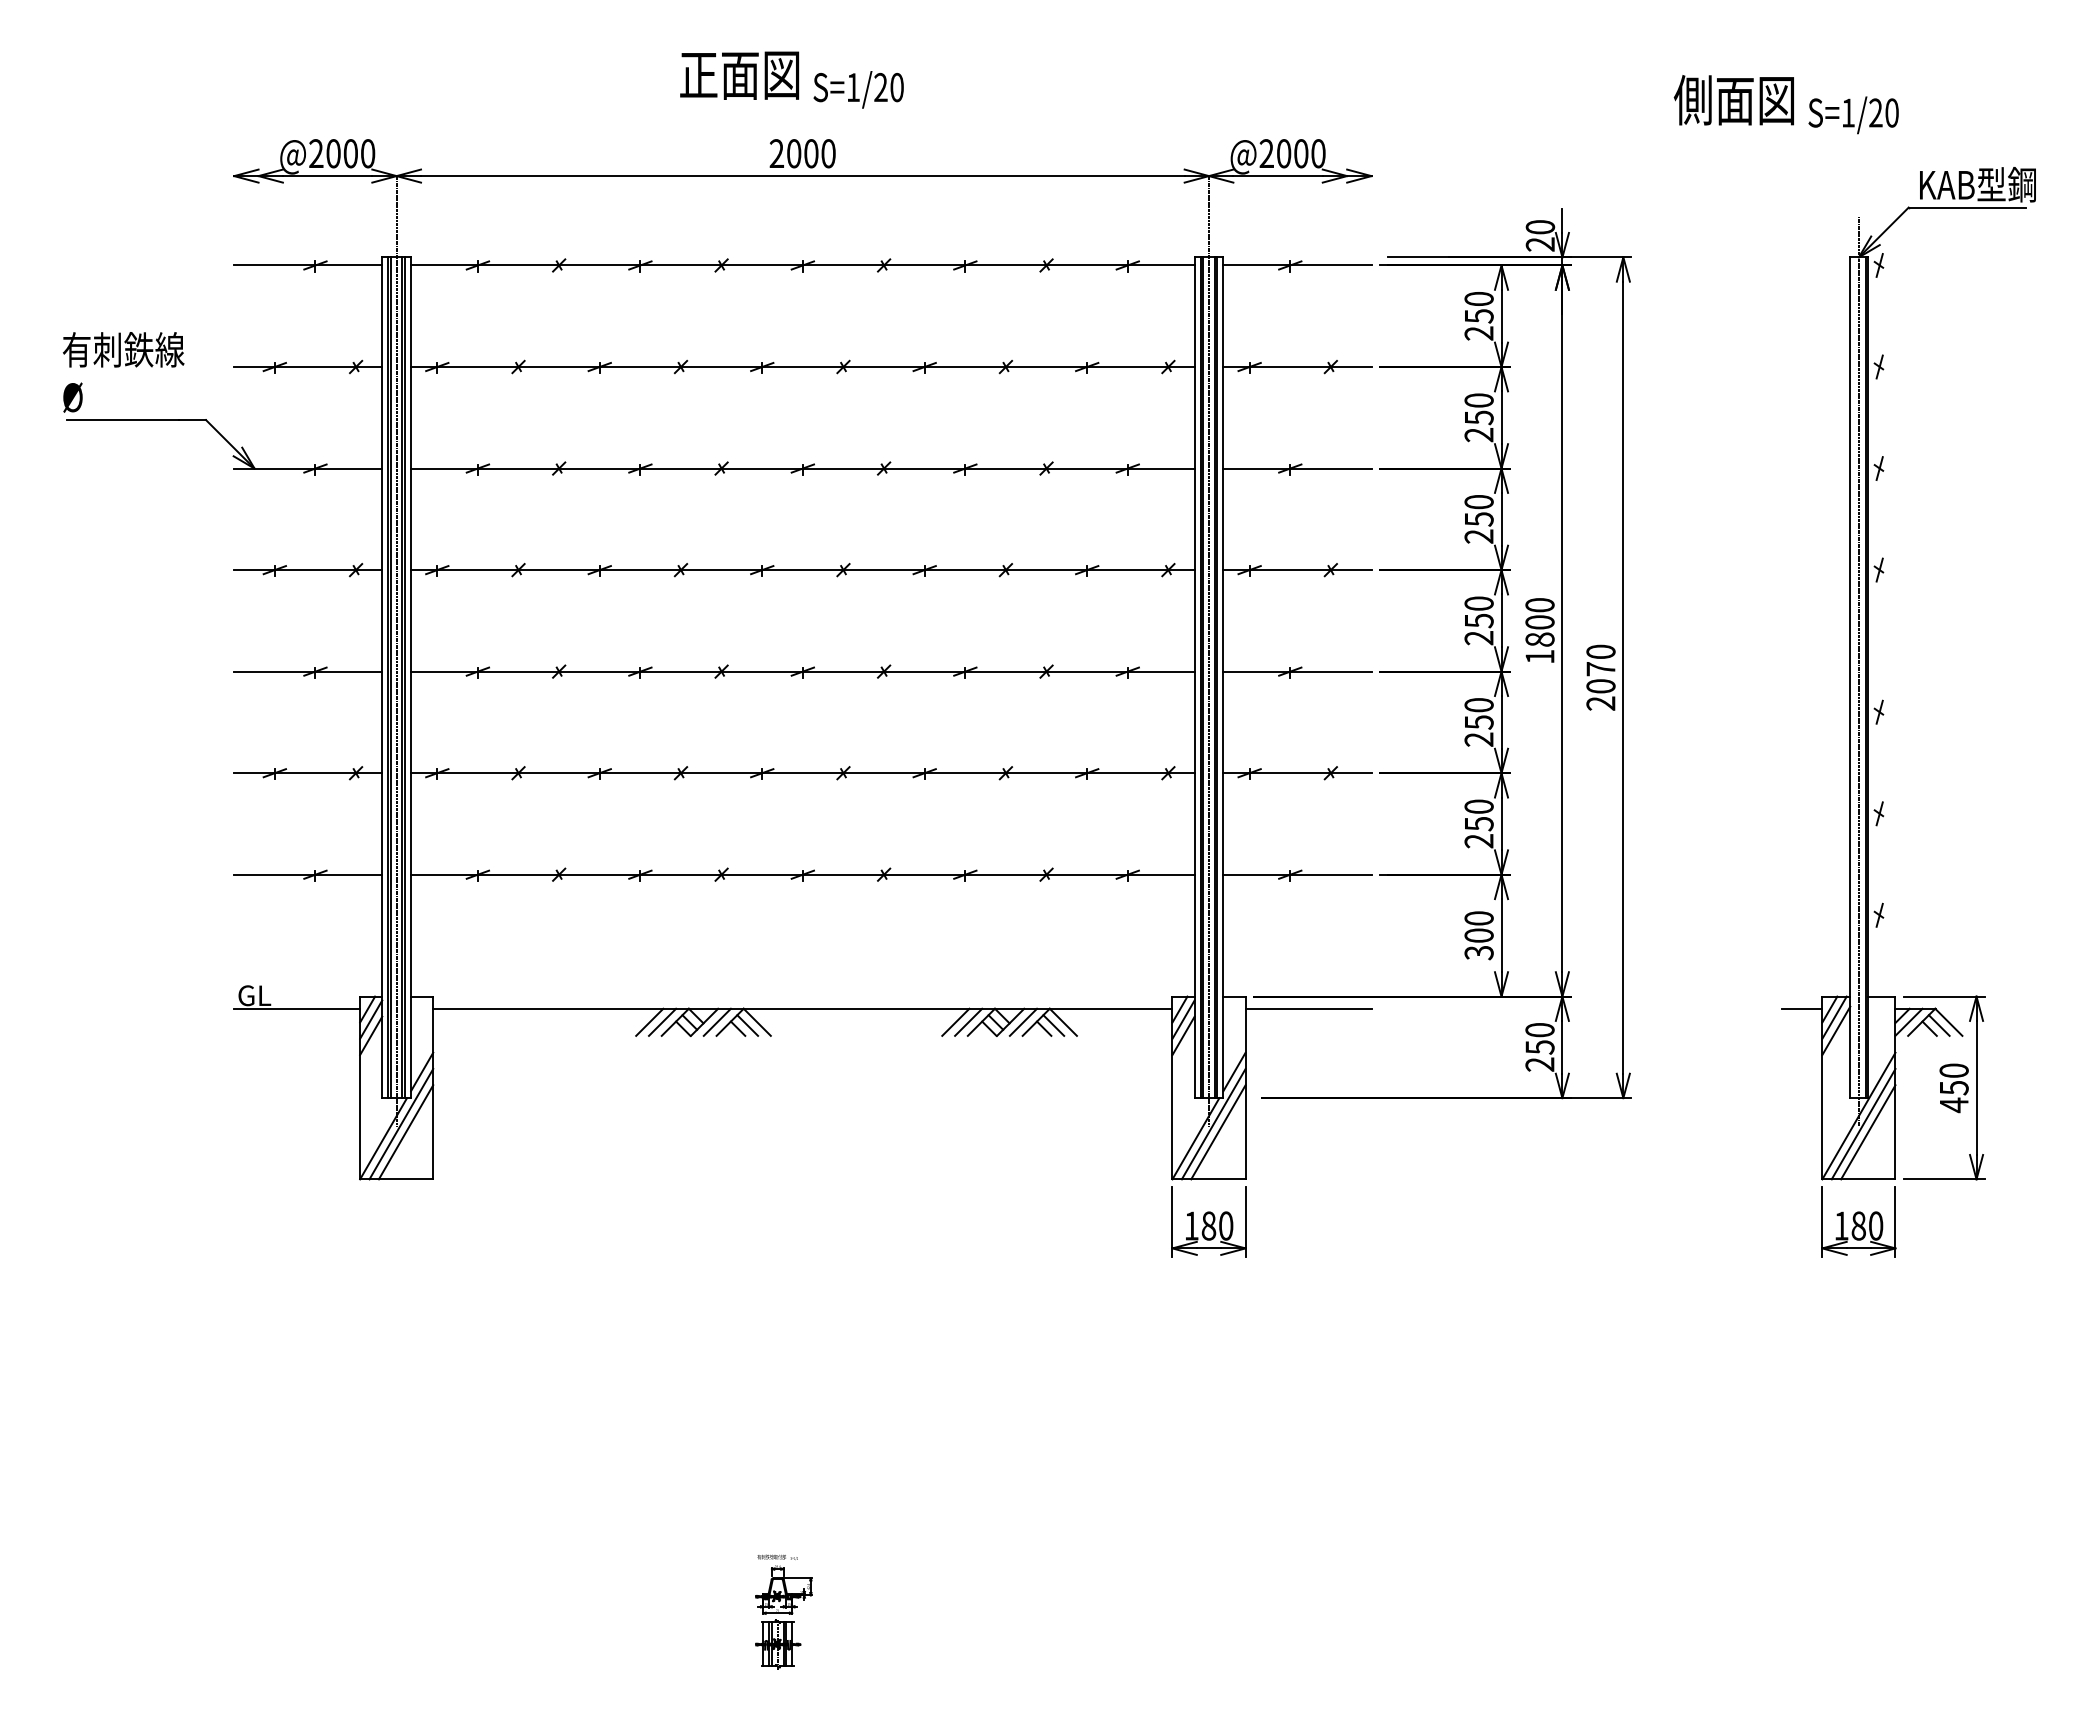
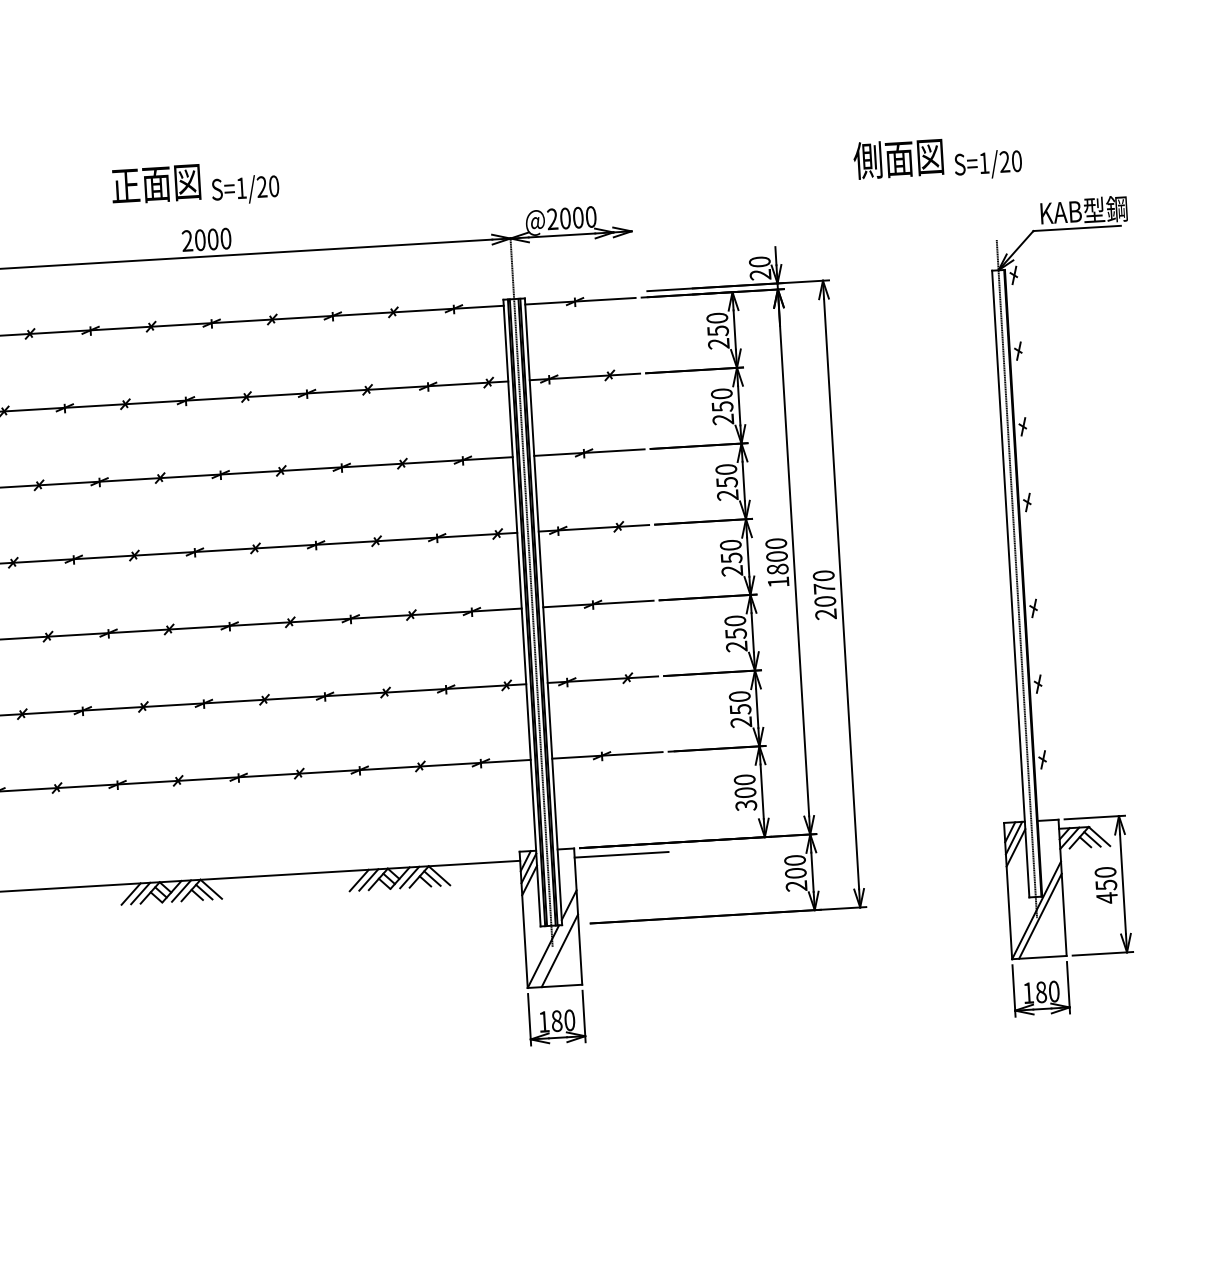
line: (1801, 1008) -> (989, 832), removed
text: (1539, 1047) -> (795, 873), 250 -> 200
line: (1213, 1123) -> (555, 944), removed
line: (1868, 1132) -> (1044, 922), removed

